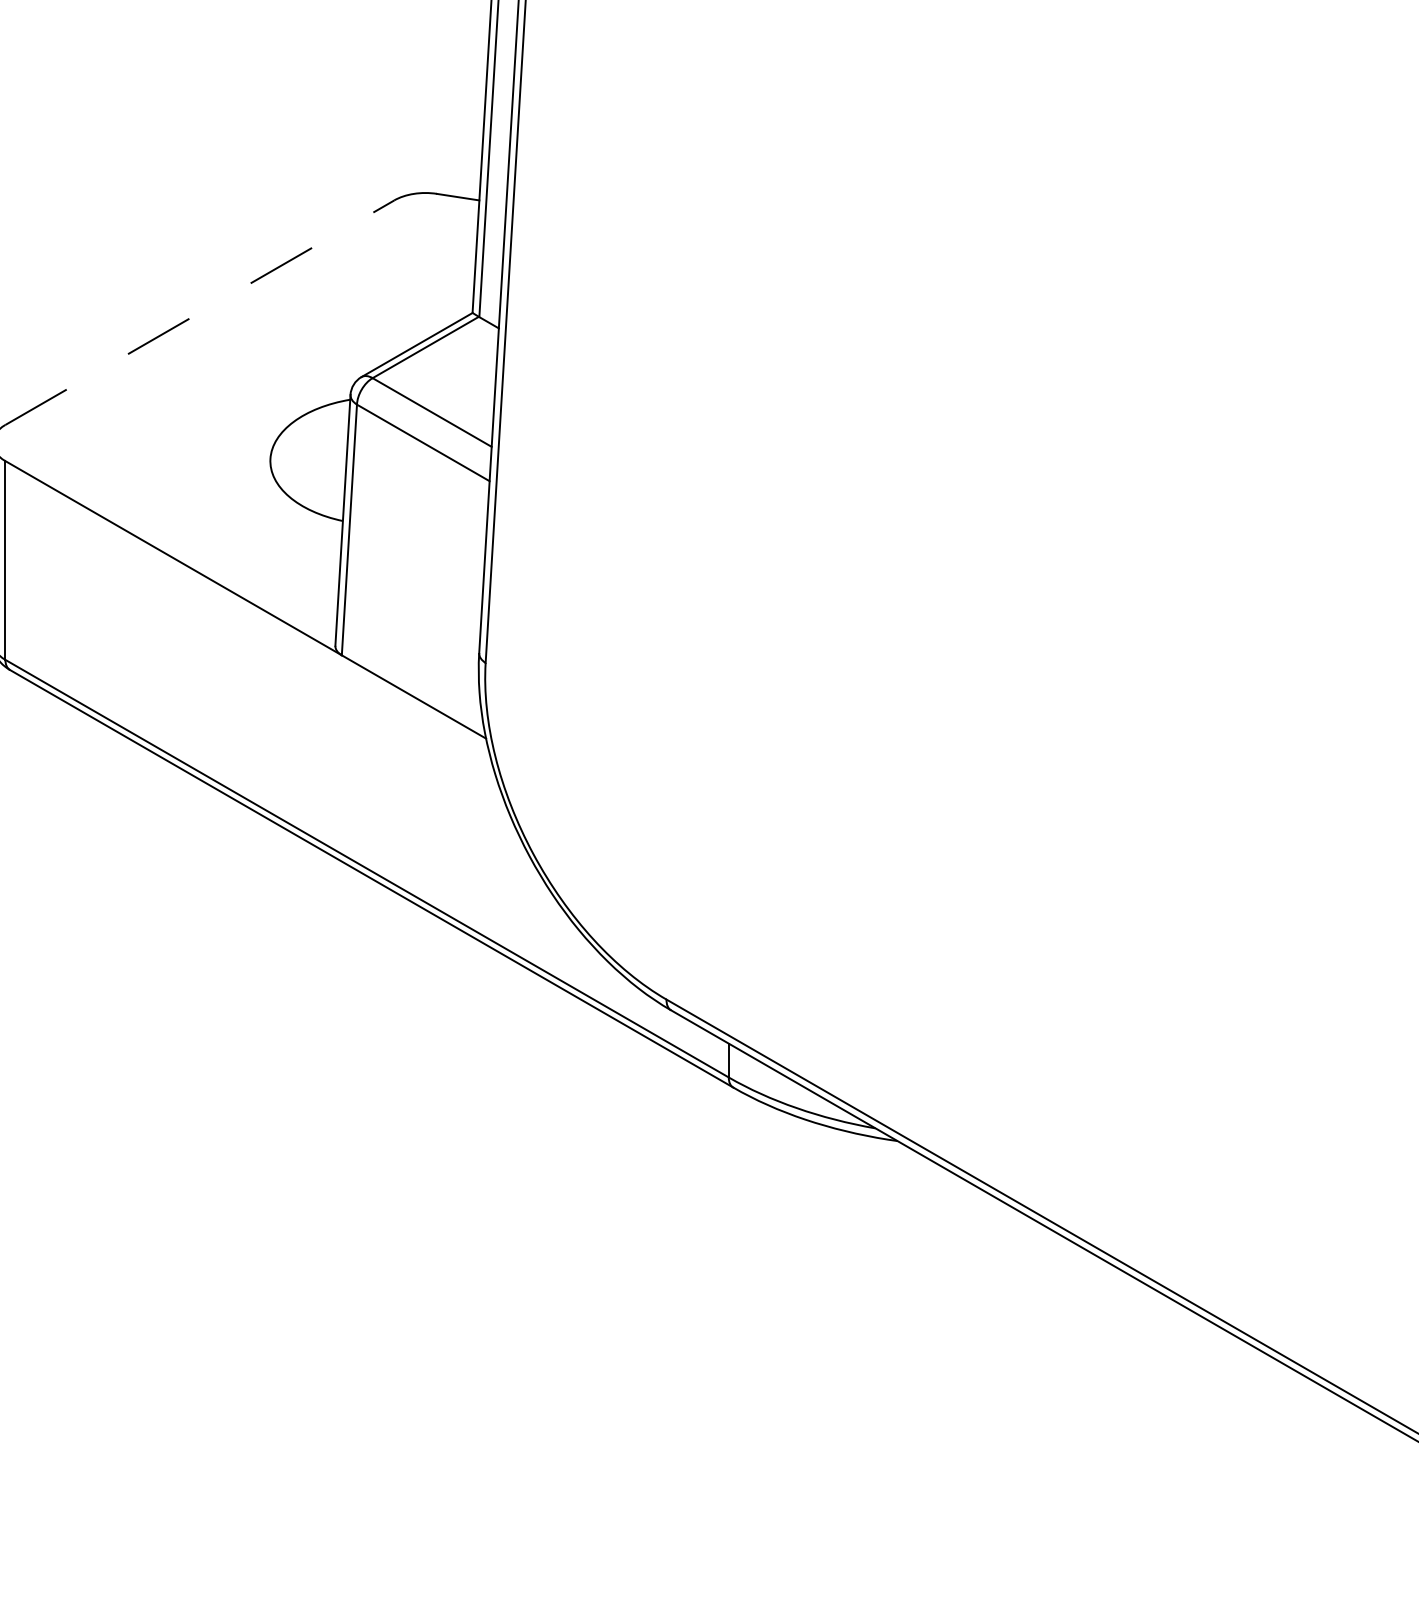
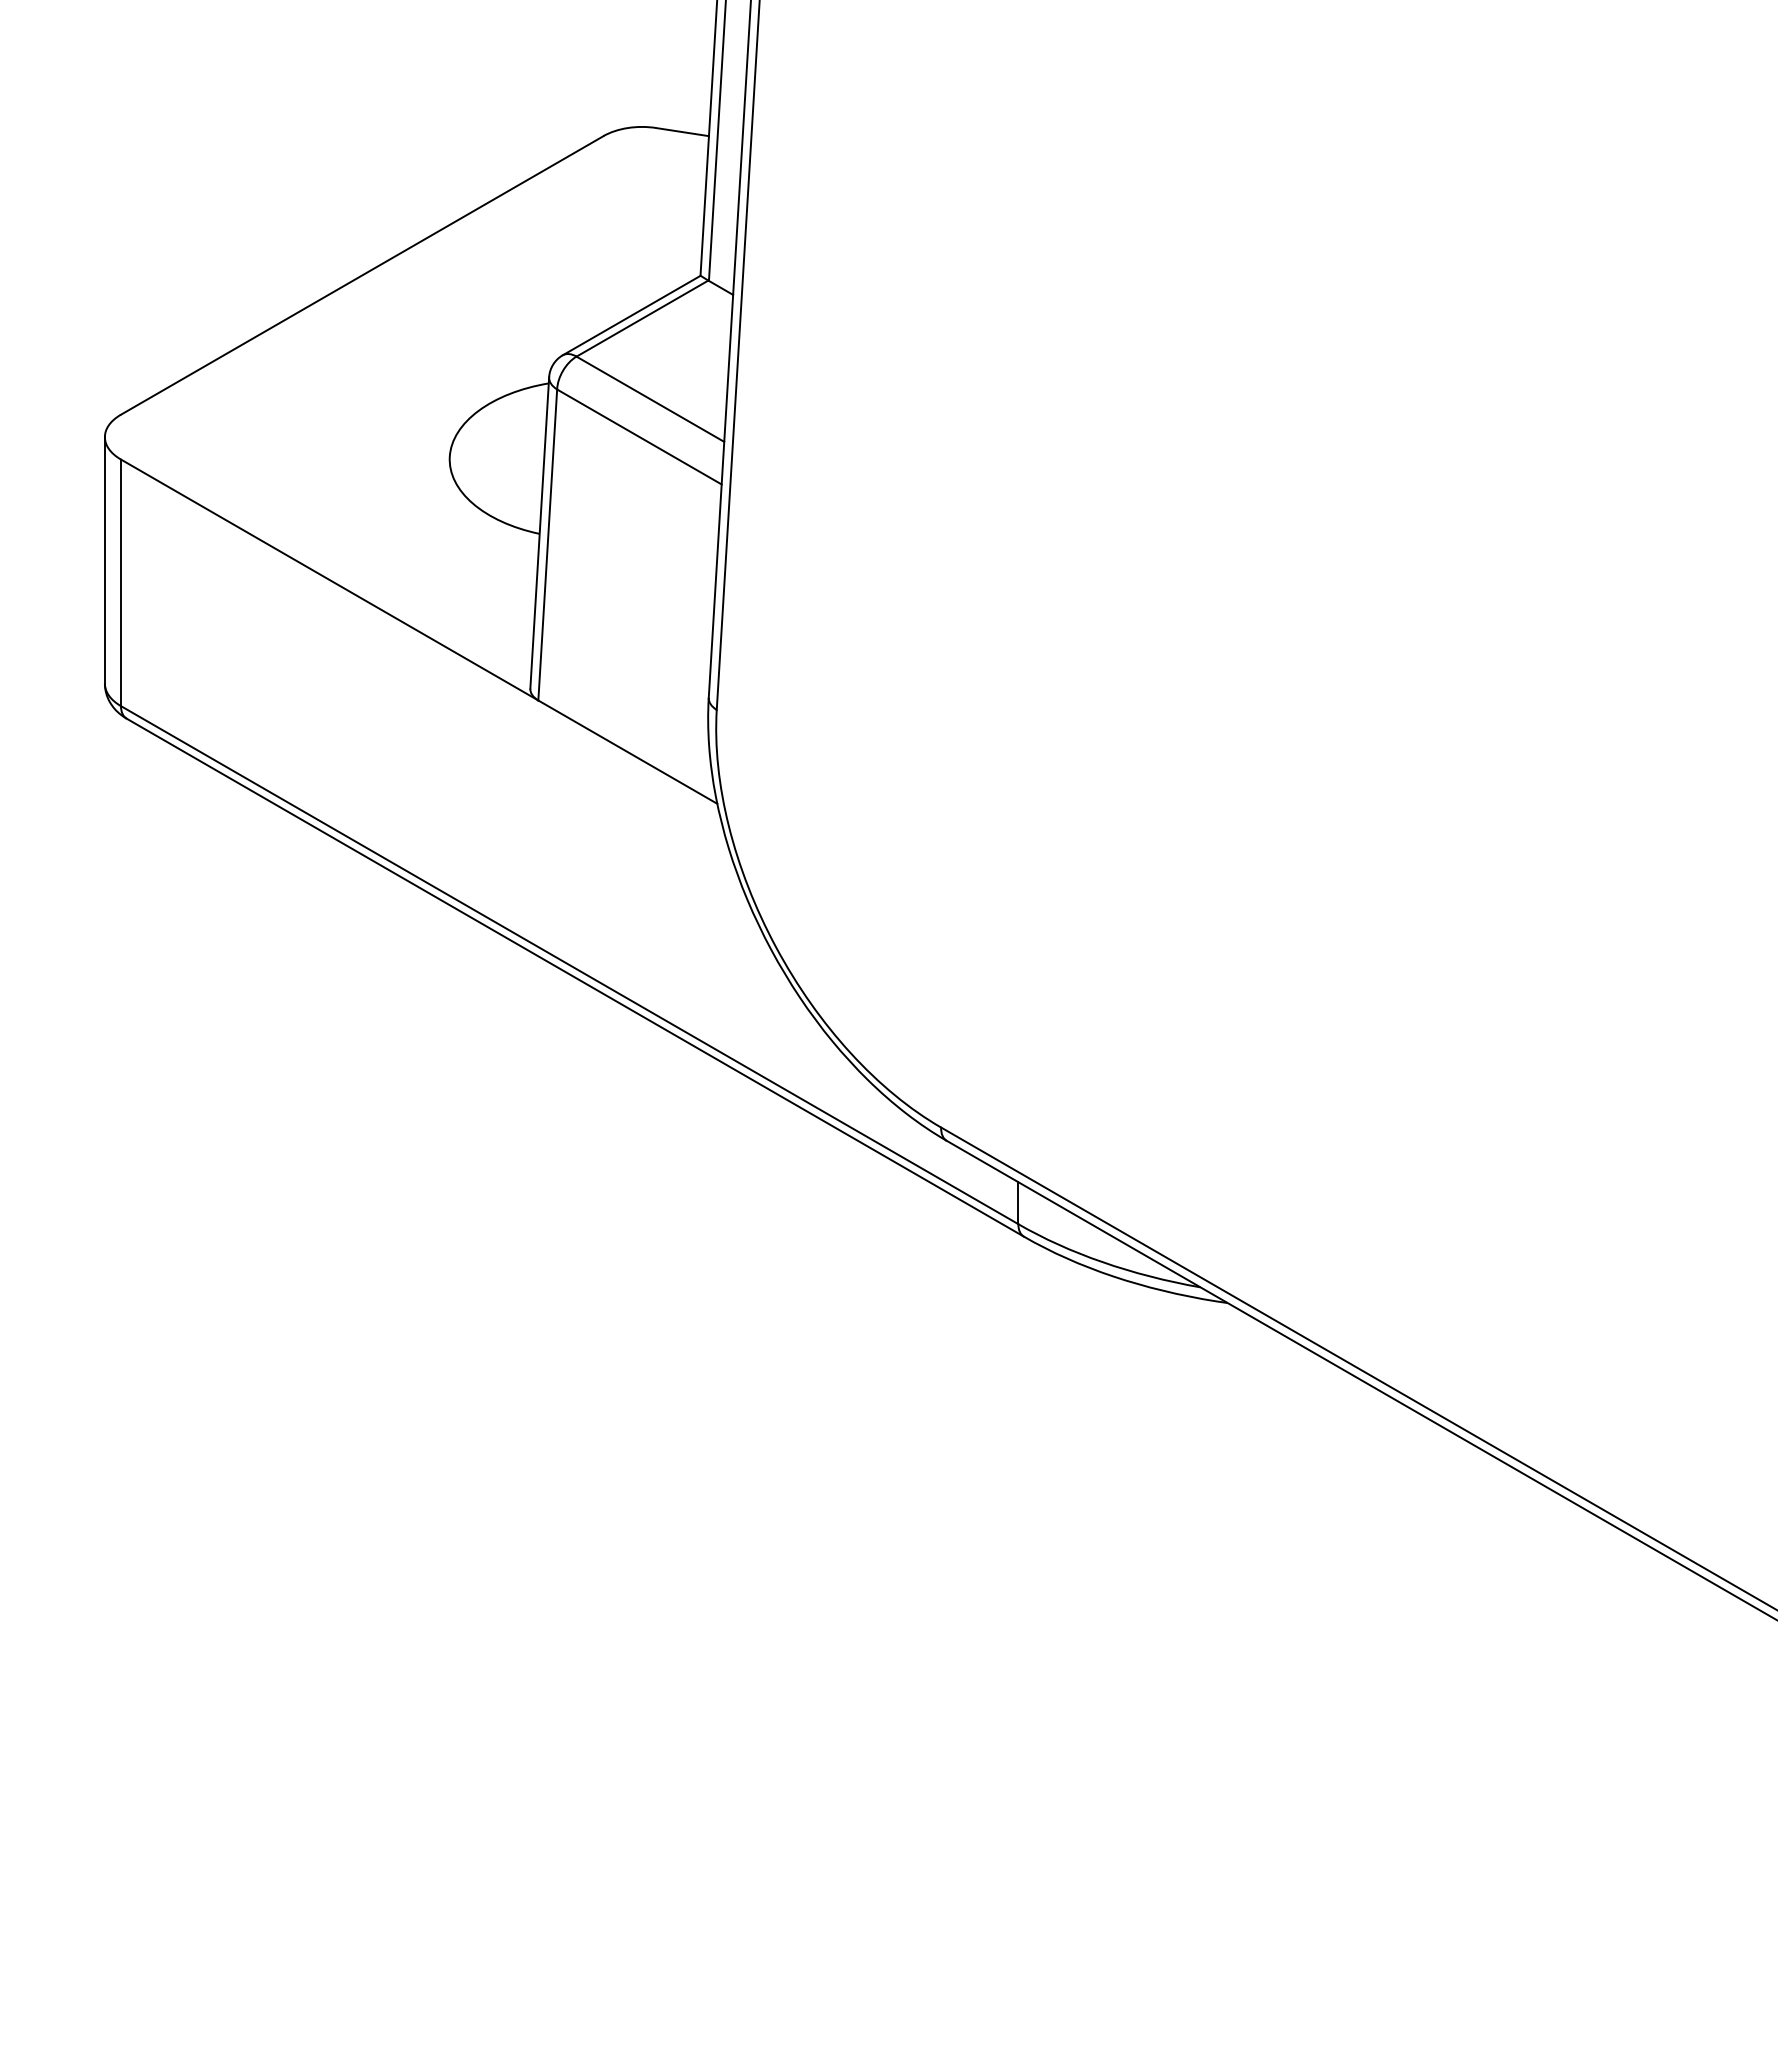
line: (200, 312) -> (362, 275), dashed -> solid

